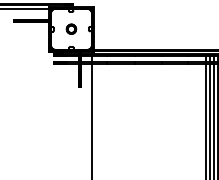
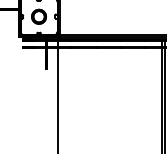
part: (71, 28) -> (39, 16), size x1.67

